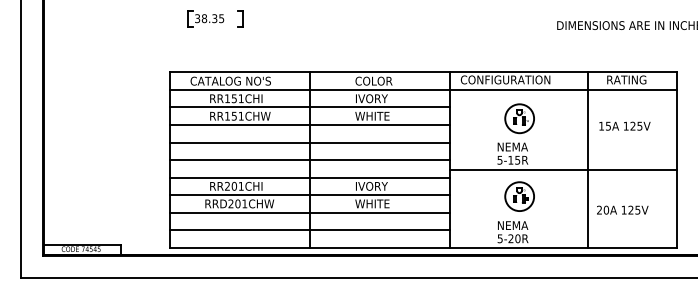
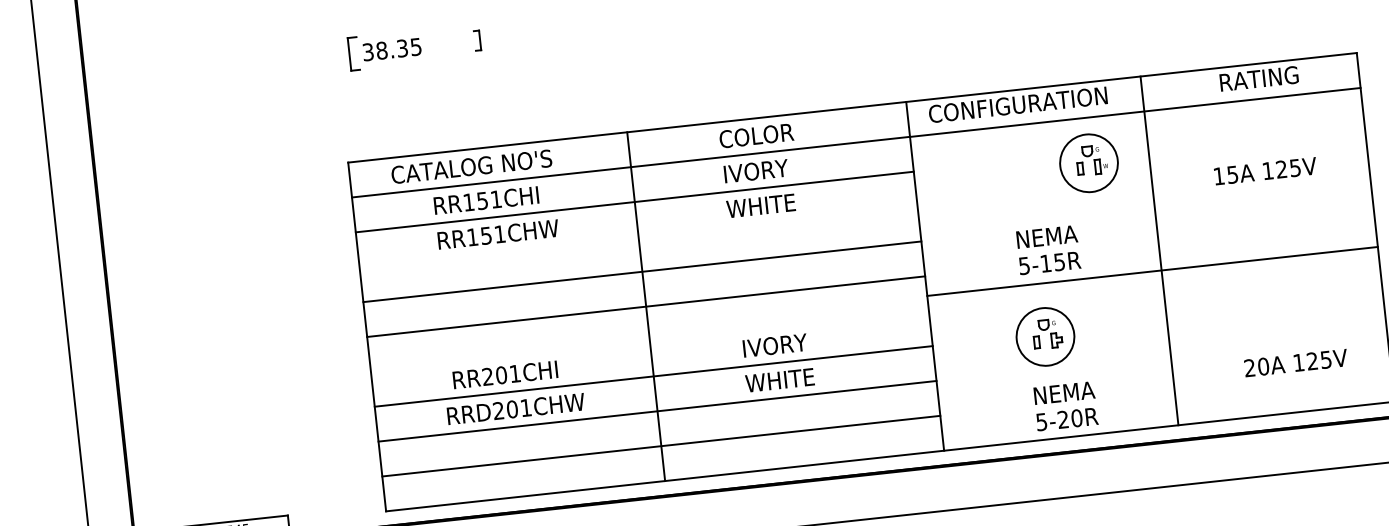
part: (205, 18) -> (383, 50), moved
part: (240, 18) -> (477, 39), size x0.6
part: (519, 118) -> (1088, 162), moved
line: (309, 125) -> (637, 237), removed
line: (587, 159) -> (1158, 249), moved
line: (309, 177) -> (649, 341), removed
part: (519, 196) -> (1045, 336), moved
text: (622, 209) -> (1295, 361), moved

